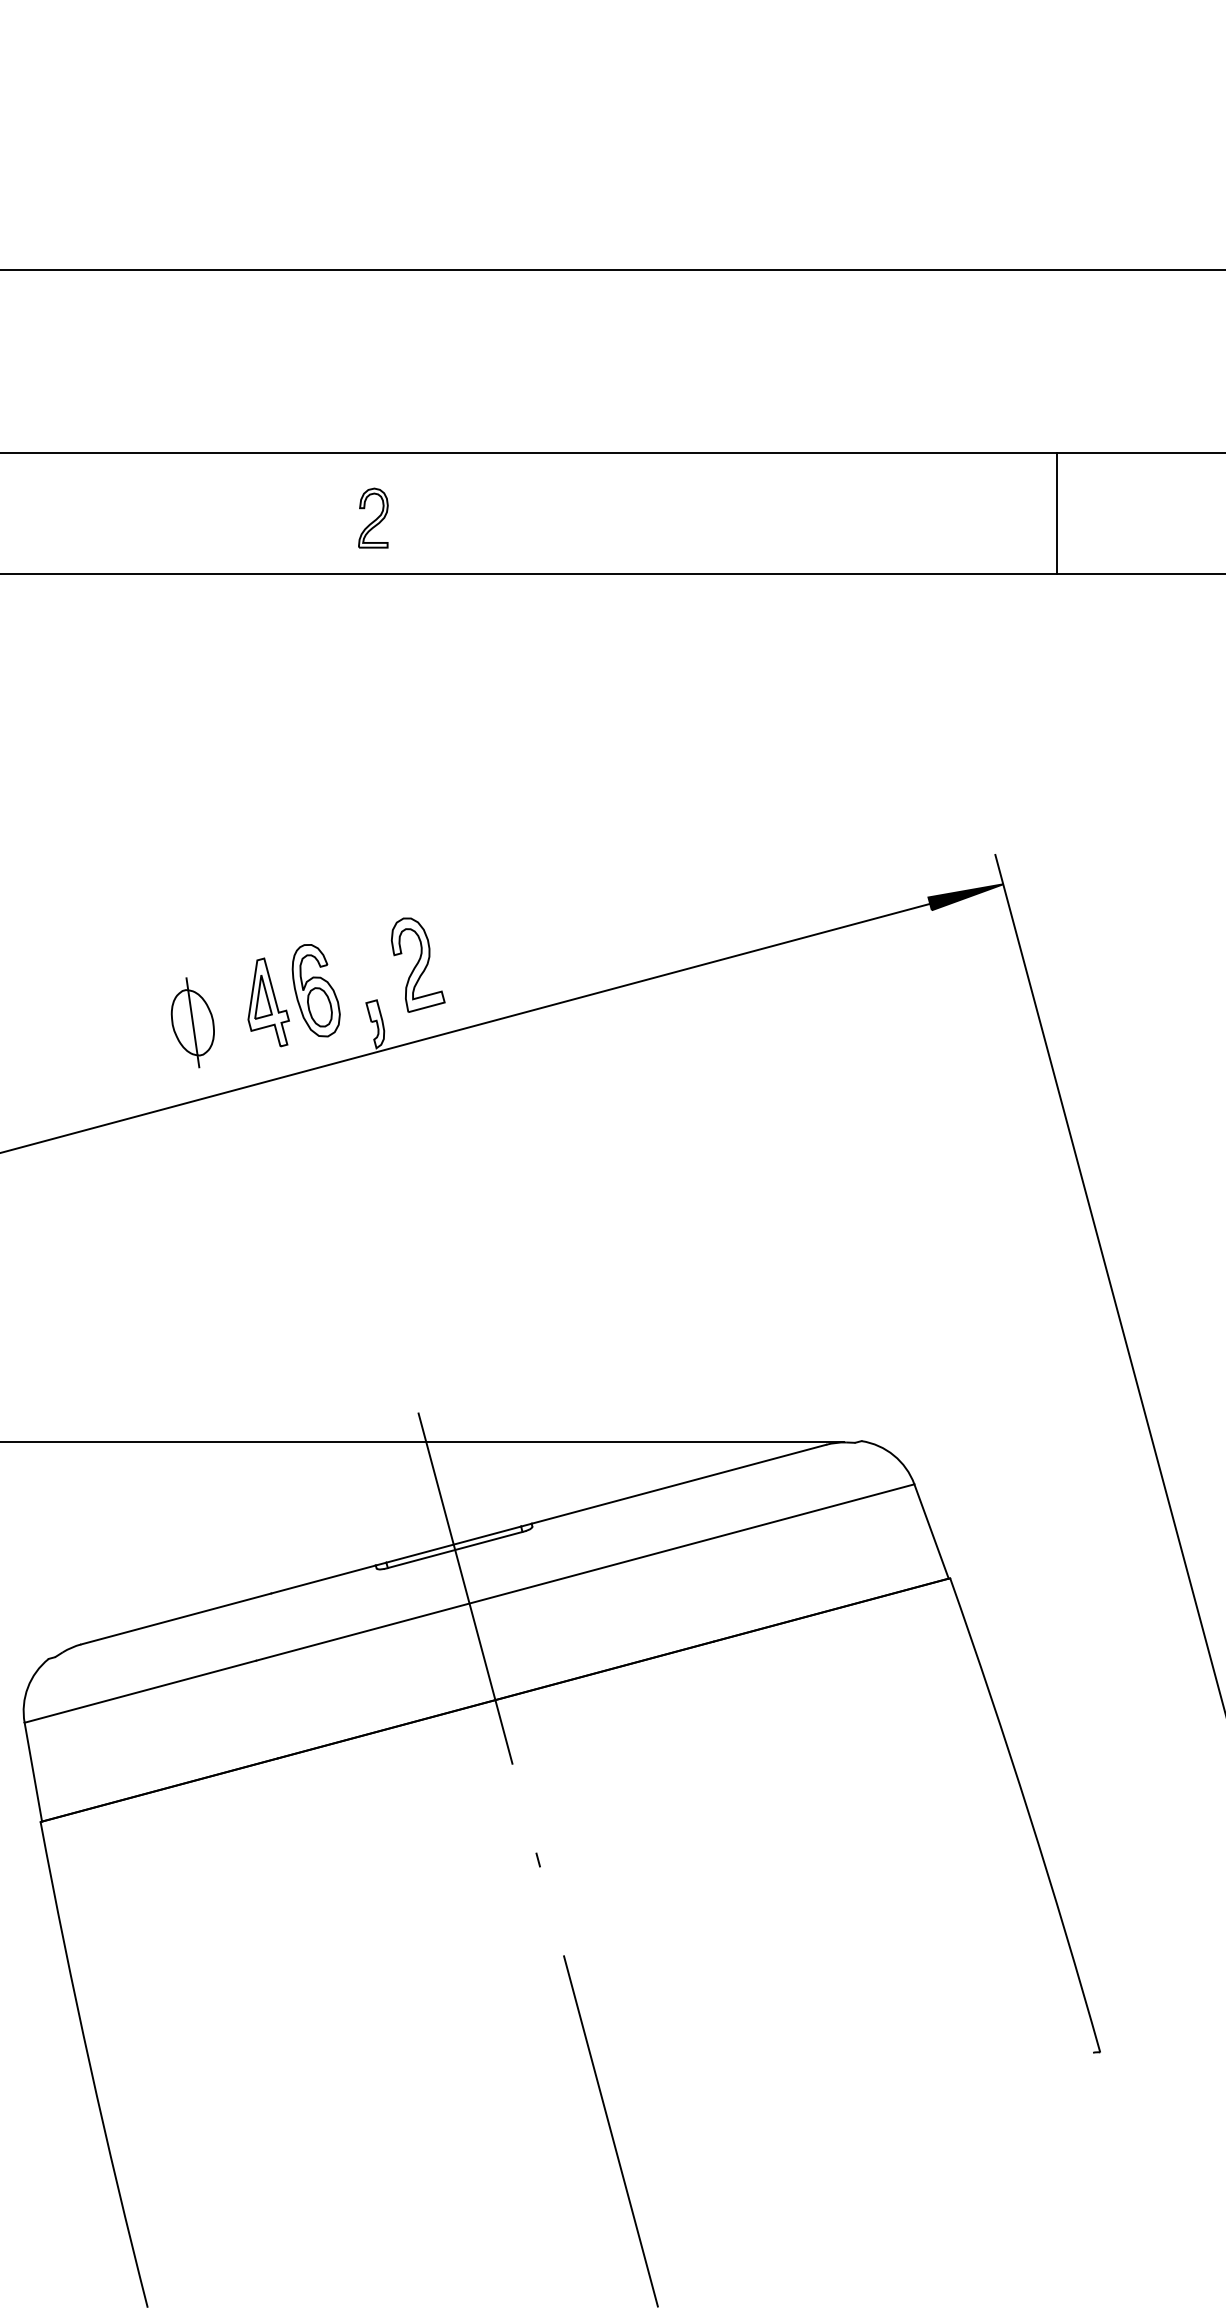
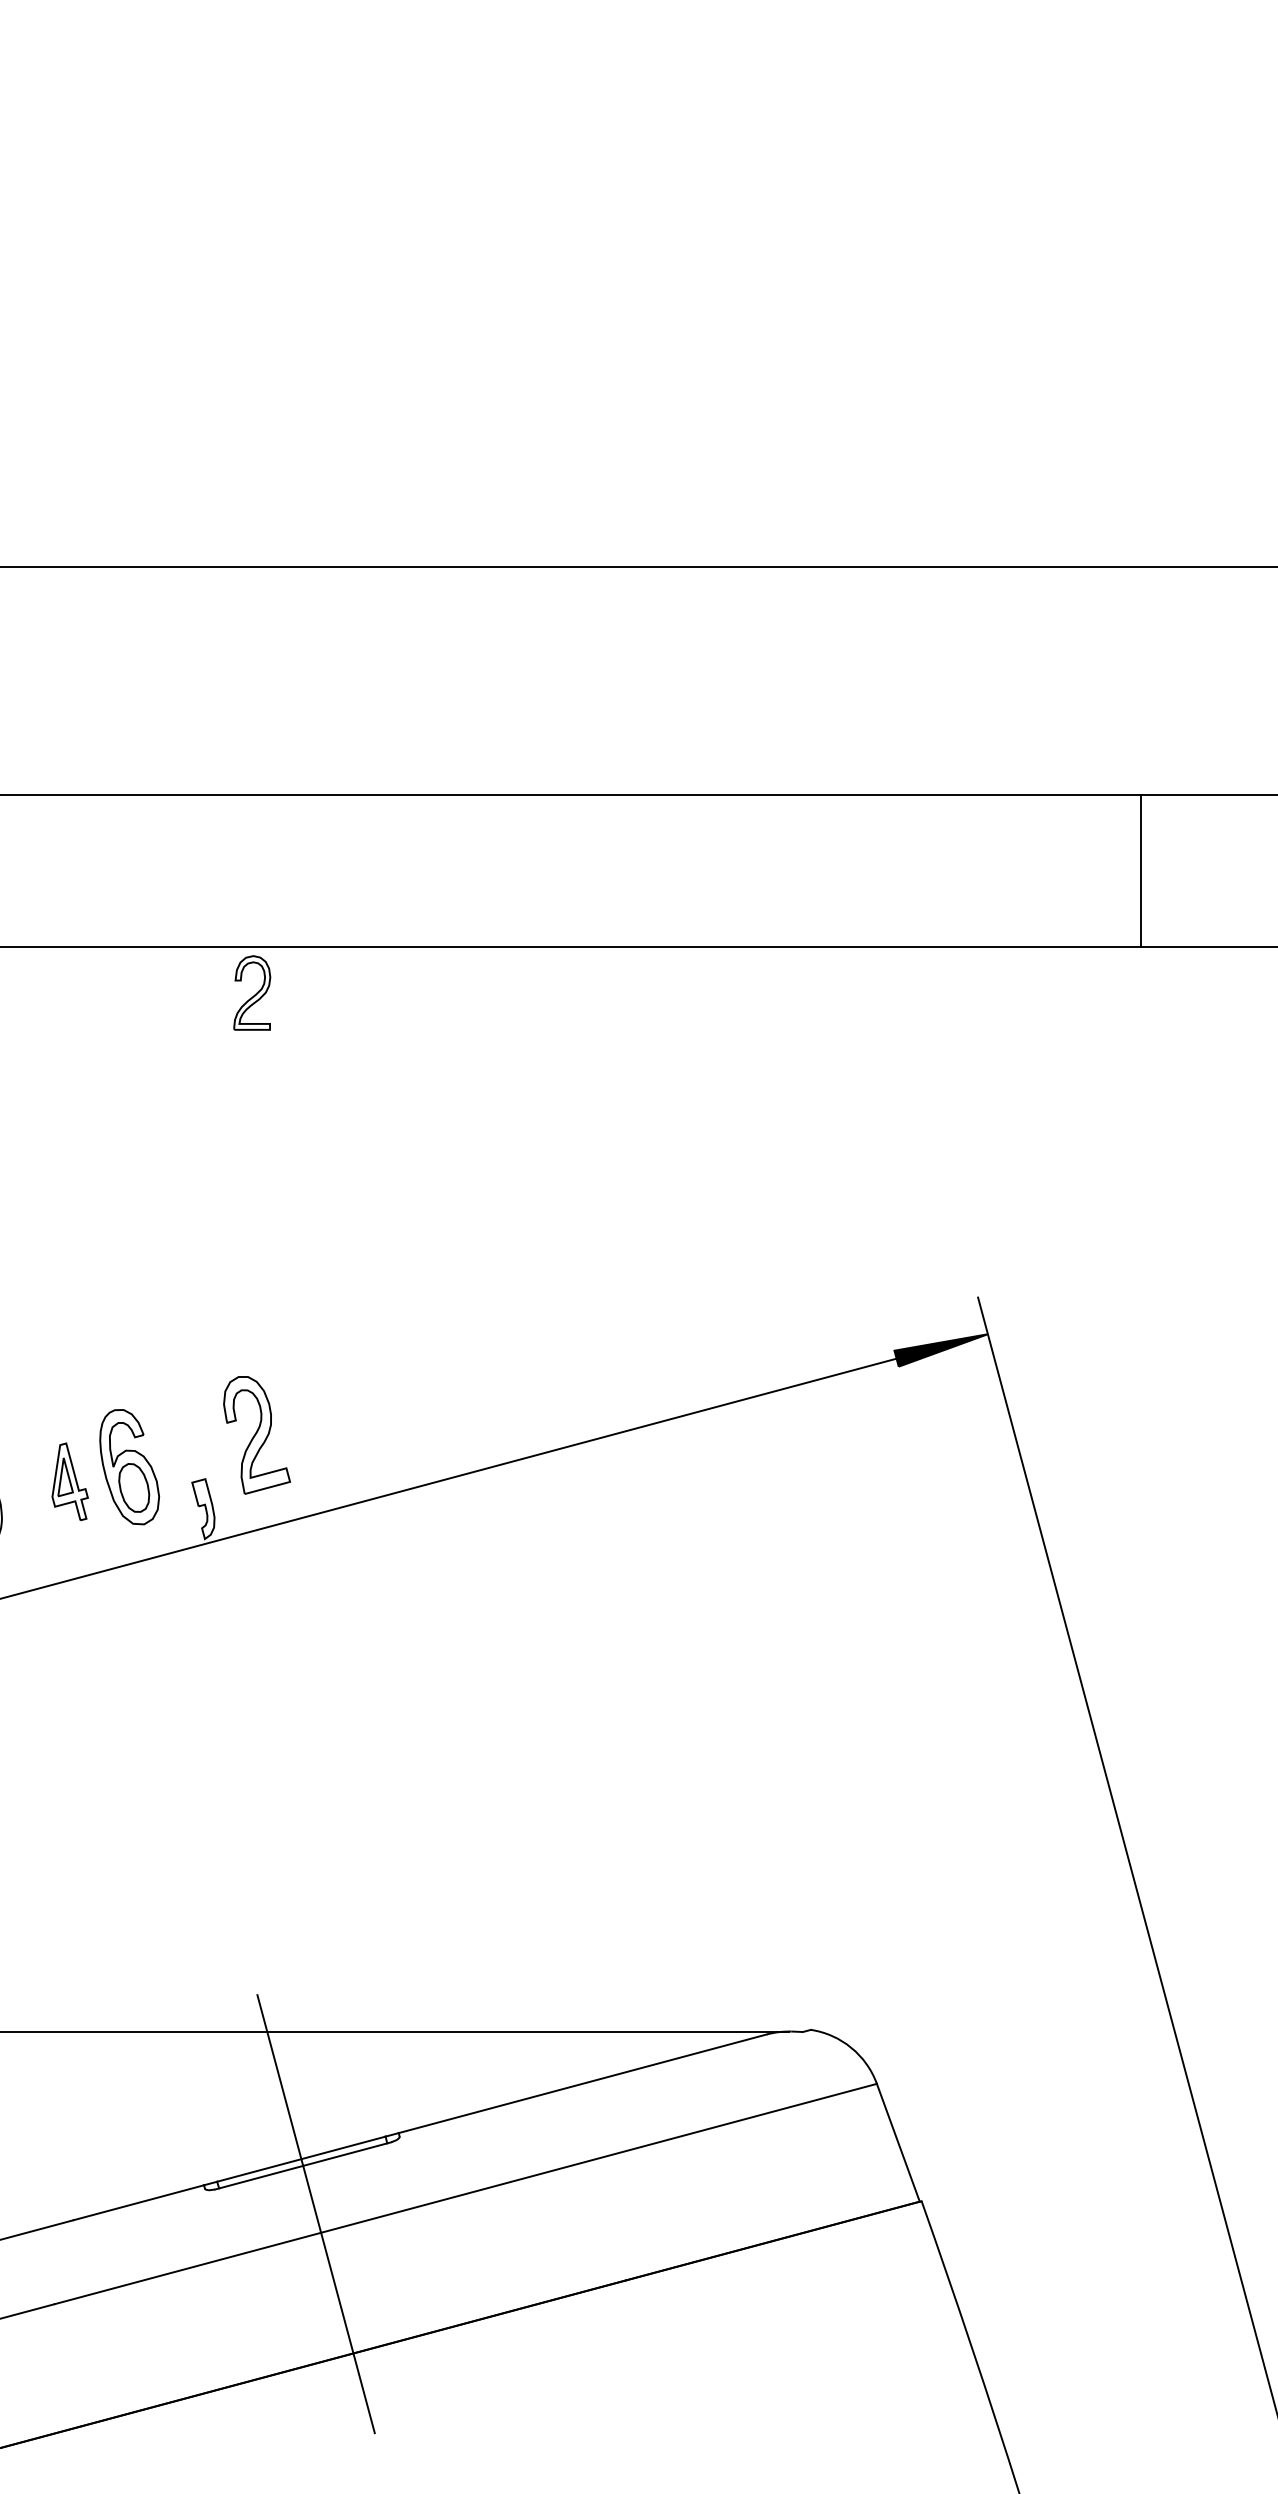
line: (1057, 513) -> (1141, 870), moved
part: (373, 517) -> (252, 992), moved
part: (268, 1002) -> (69, 1481), size x0.7

